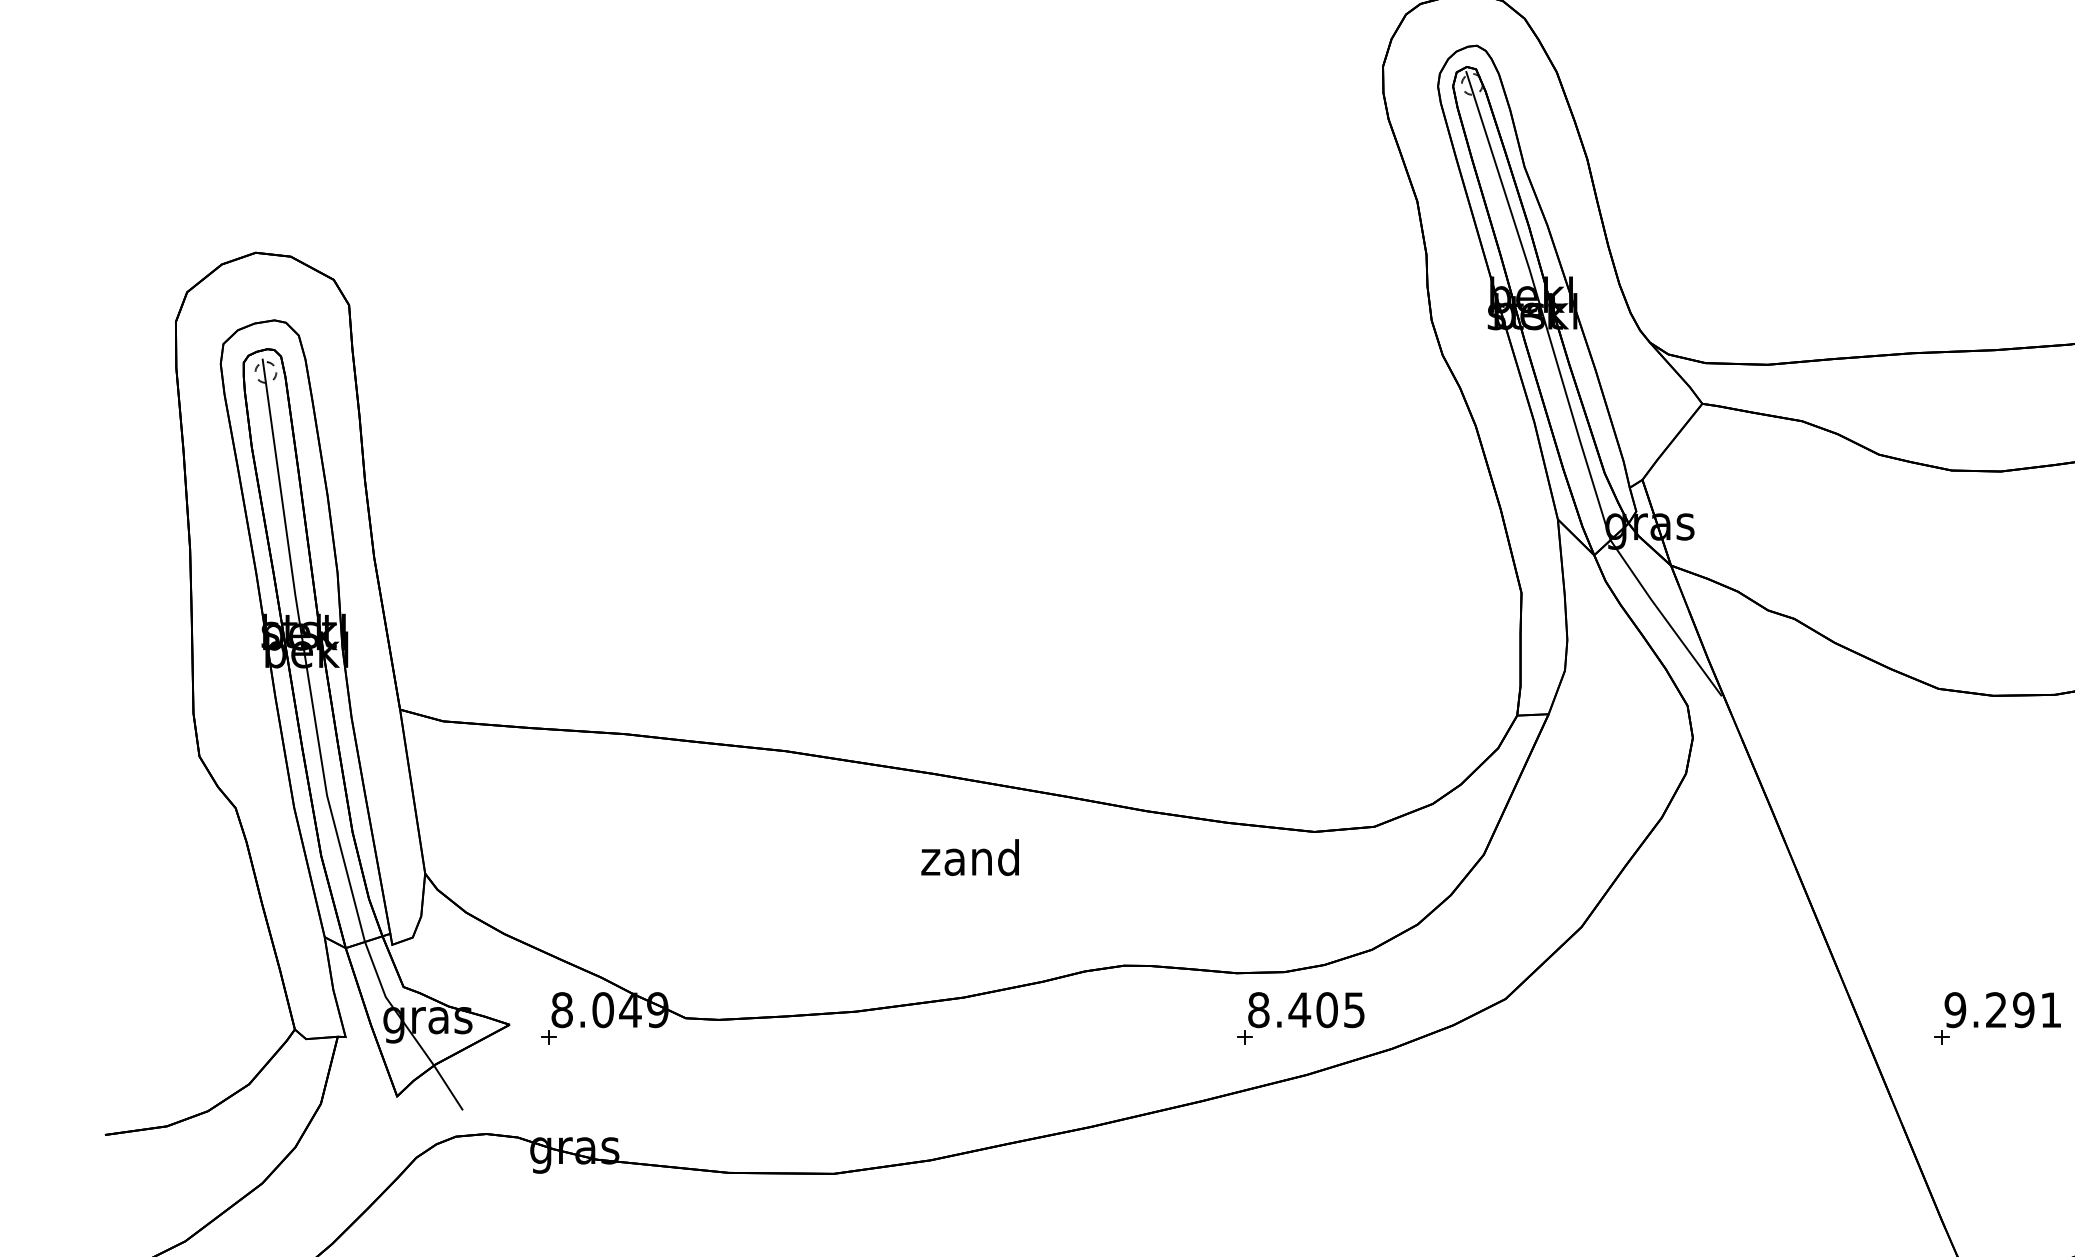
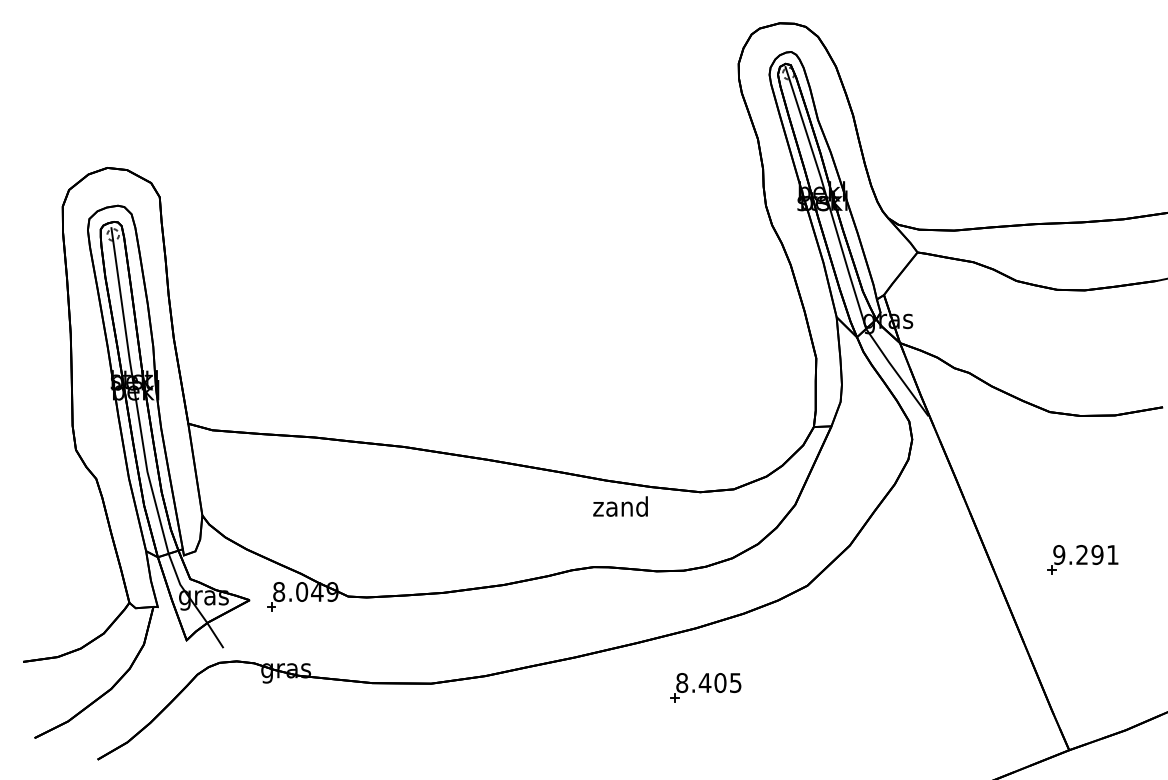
text: (970, 857) -> (620, 506), moved
part: (1300, 1018) -> (705, 687), moved
part: (1996, 1018) -> (1082, 559), moved

